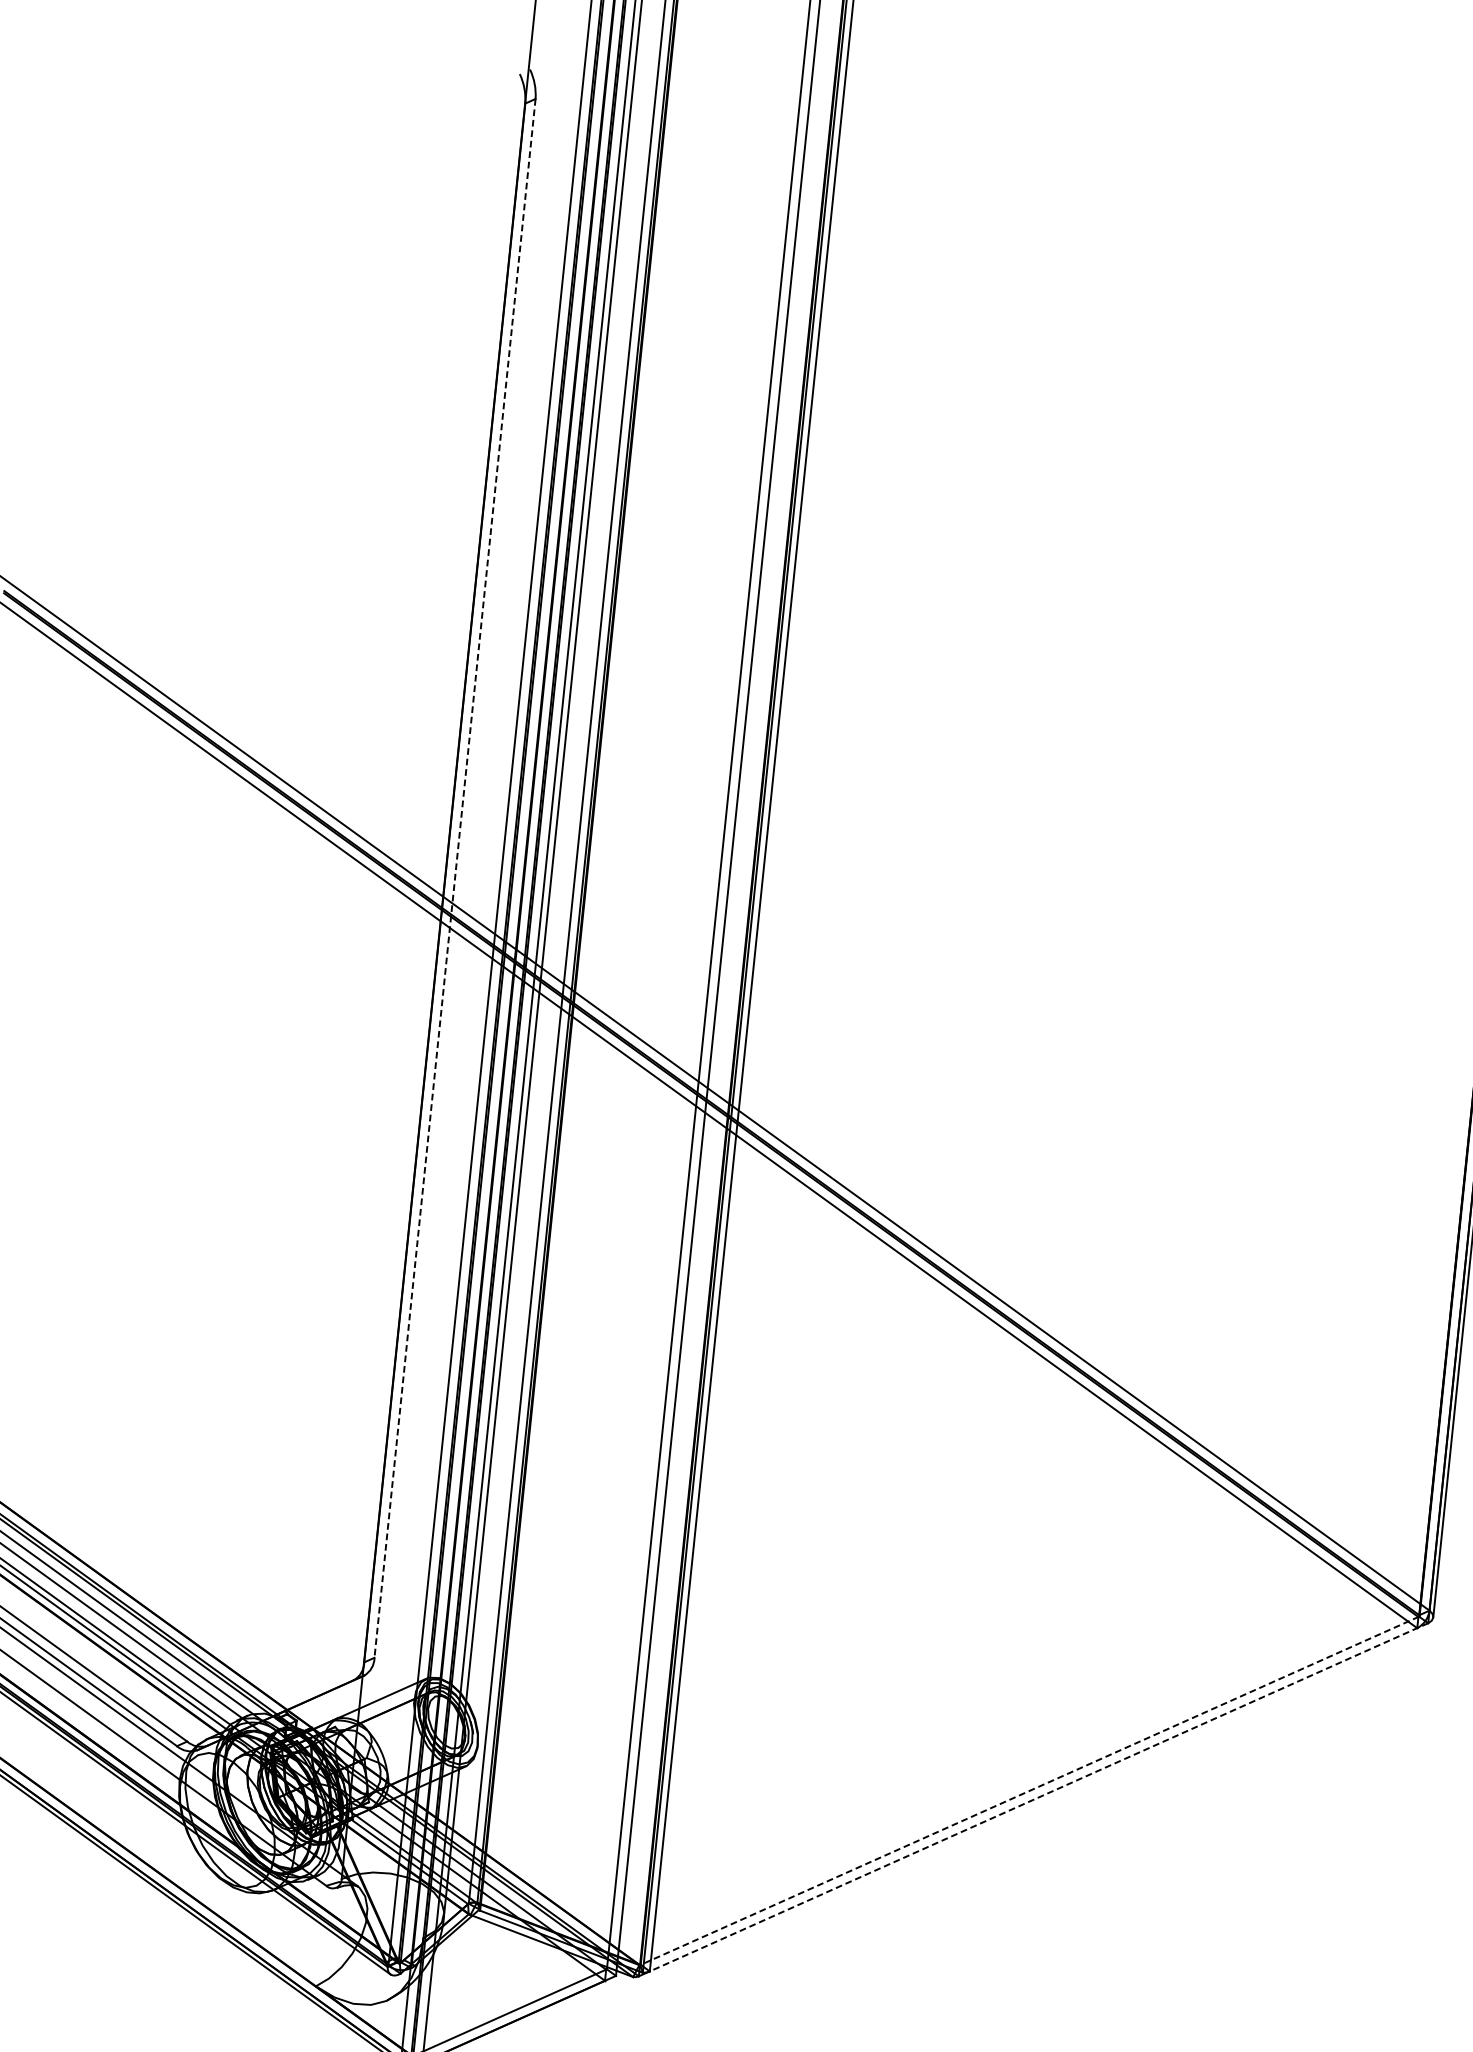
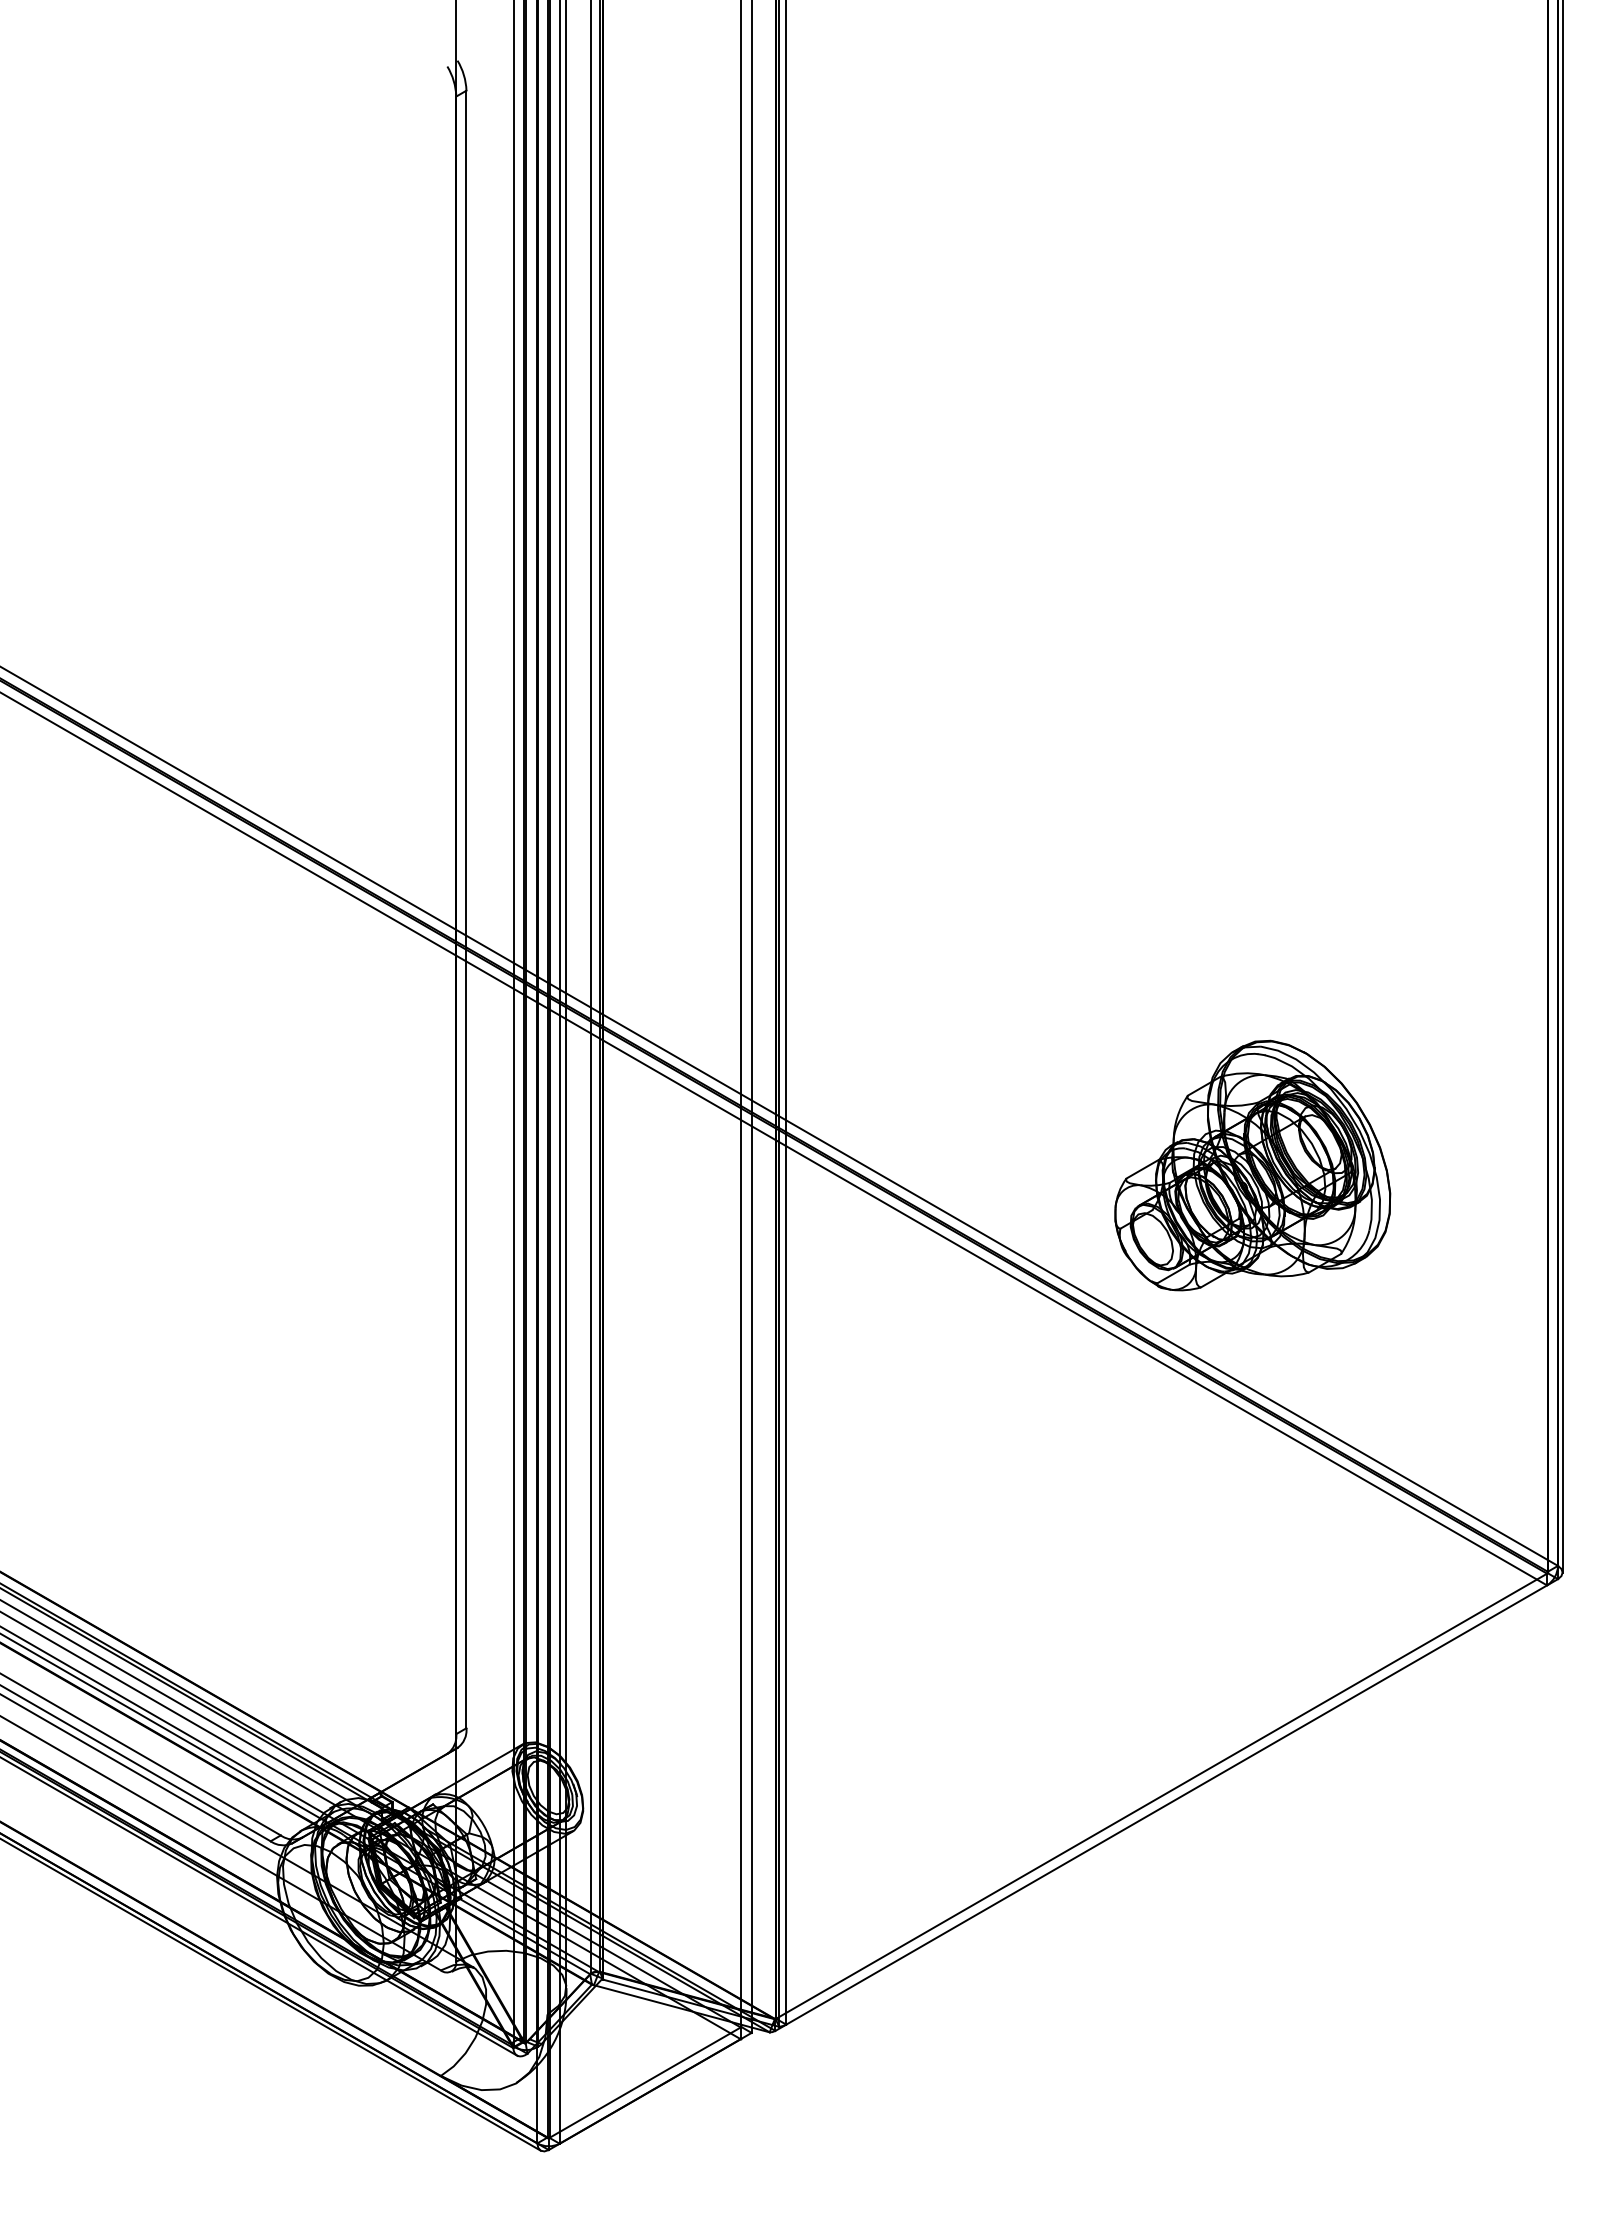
line: (455, 878) -> (466, 909), dashed -> solid
part: (1178, 1199) -> (1252, 1165), added
line: (1030, 1791) -> (1162, 1796), dashed -> solid
line: (1039, 1796) -> (1172, 1801), dashed -> solid

